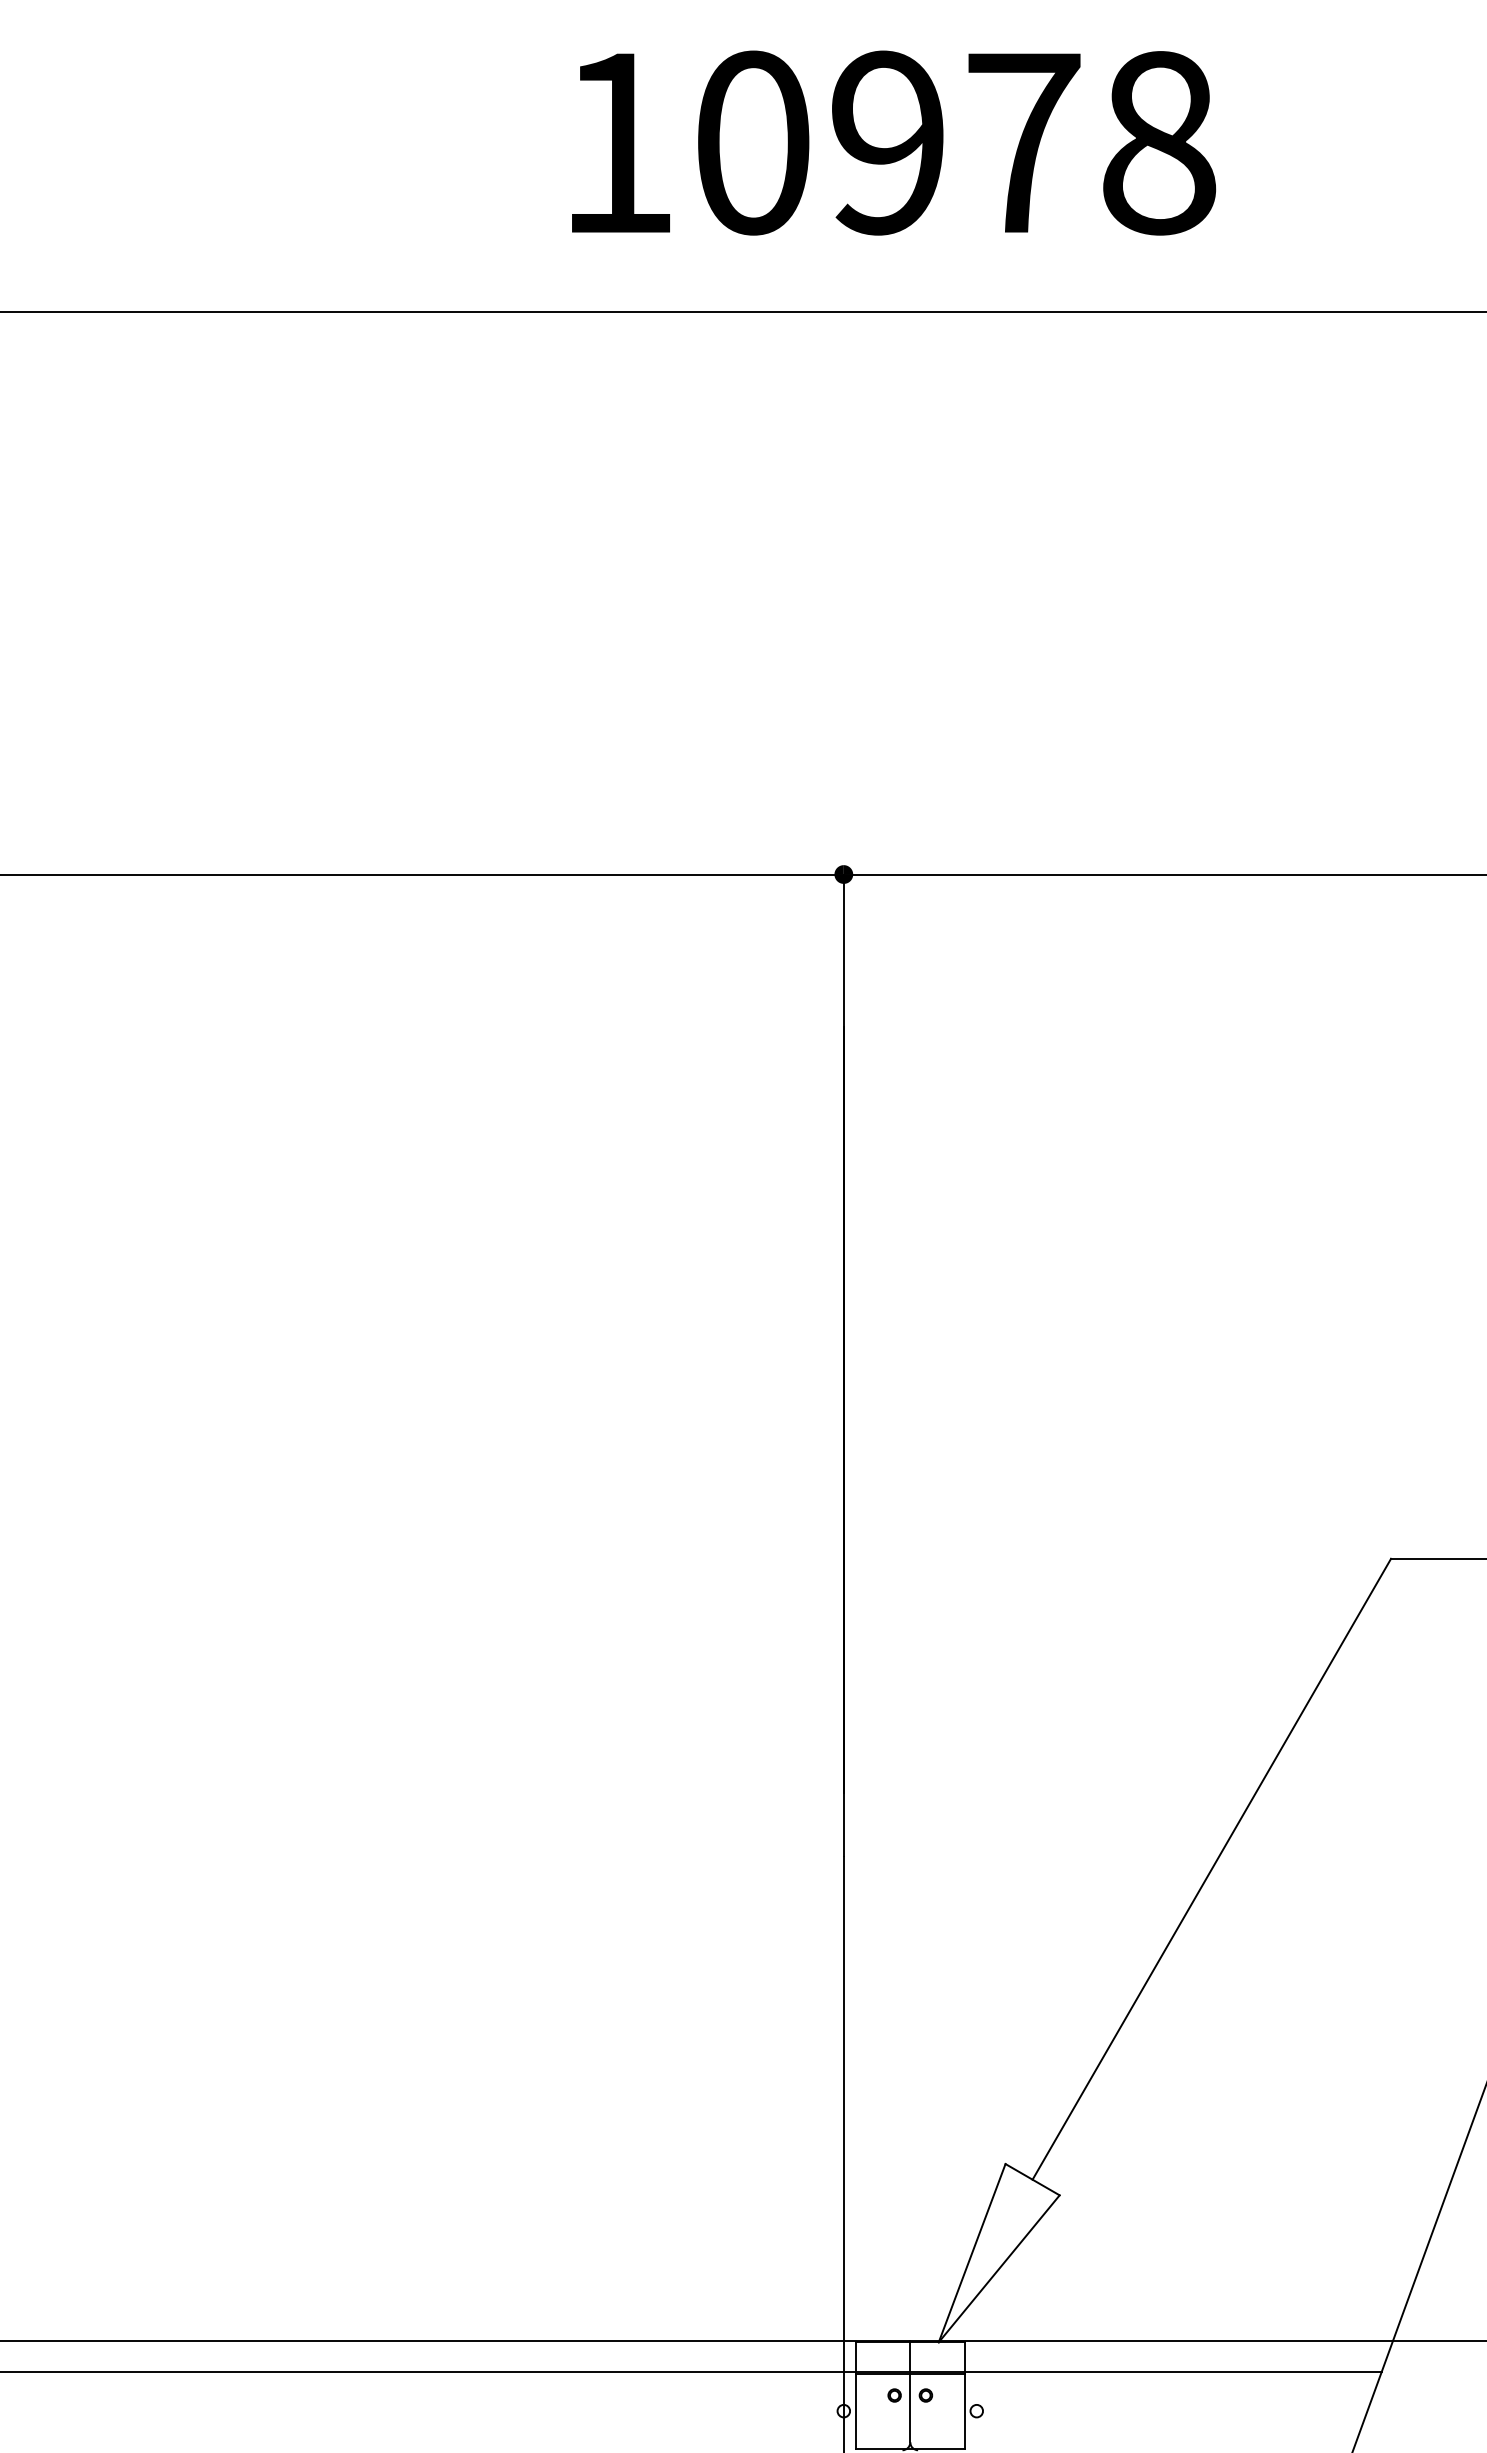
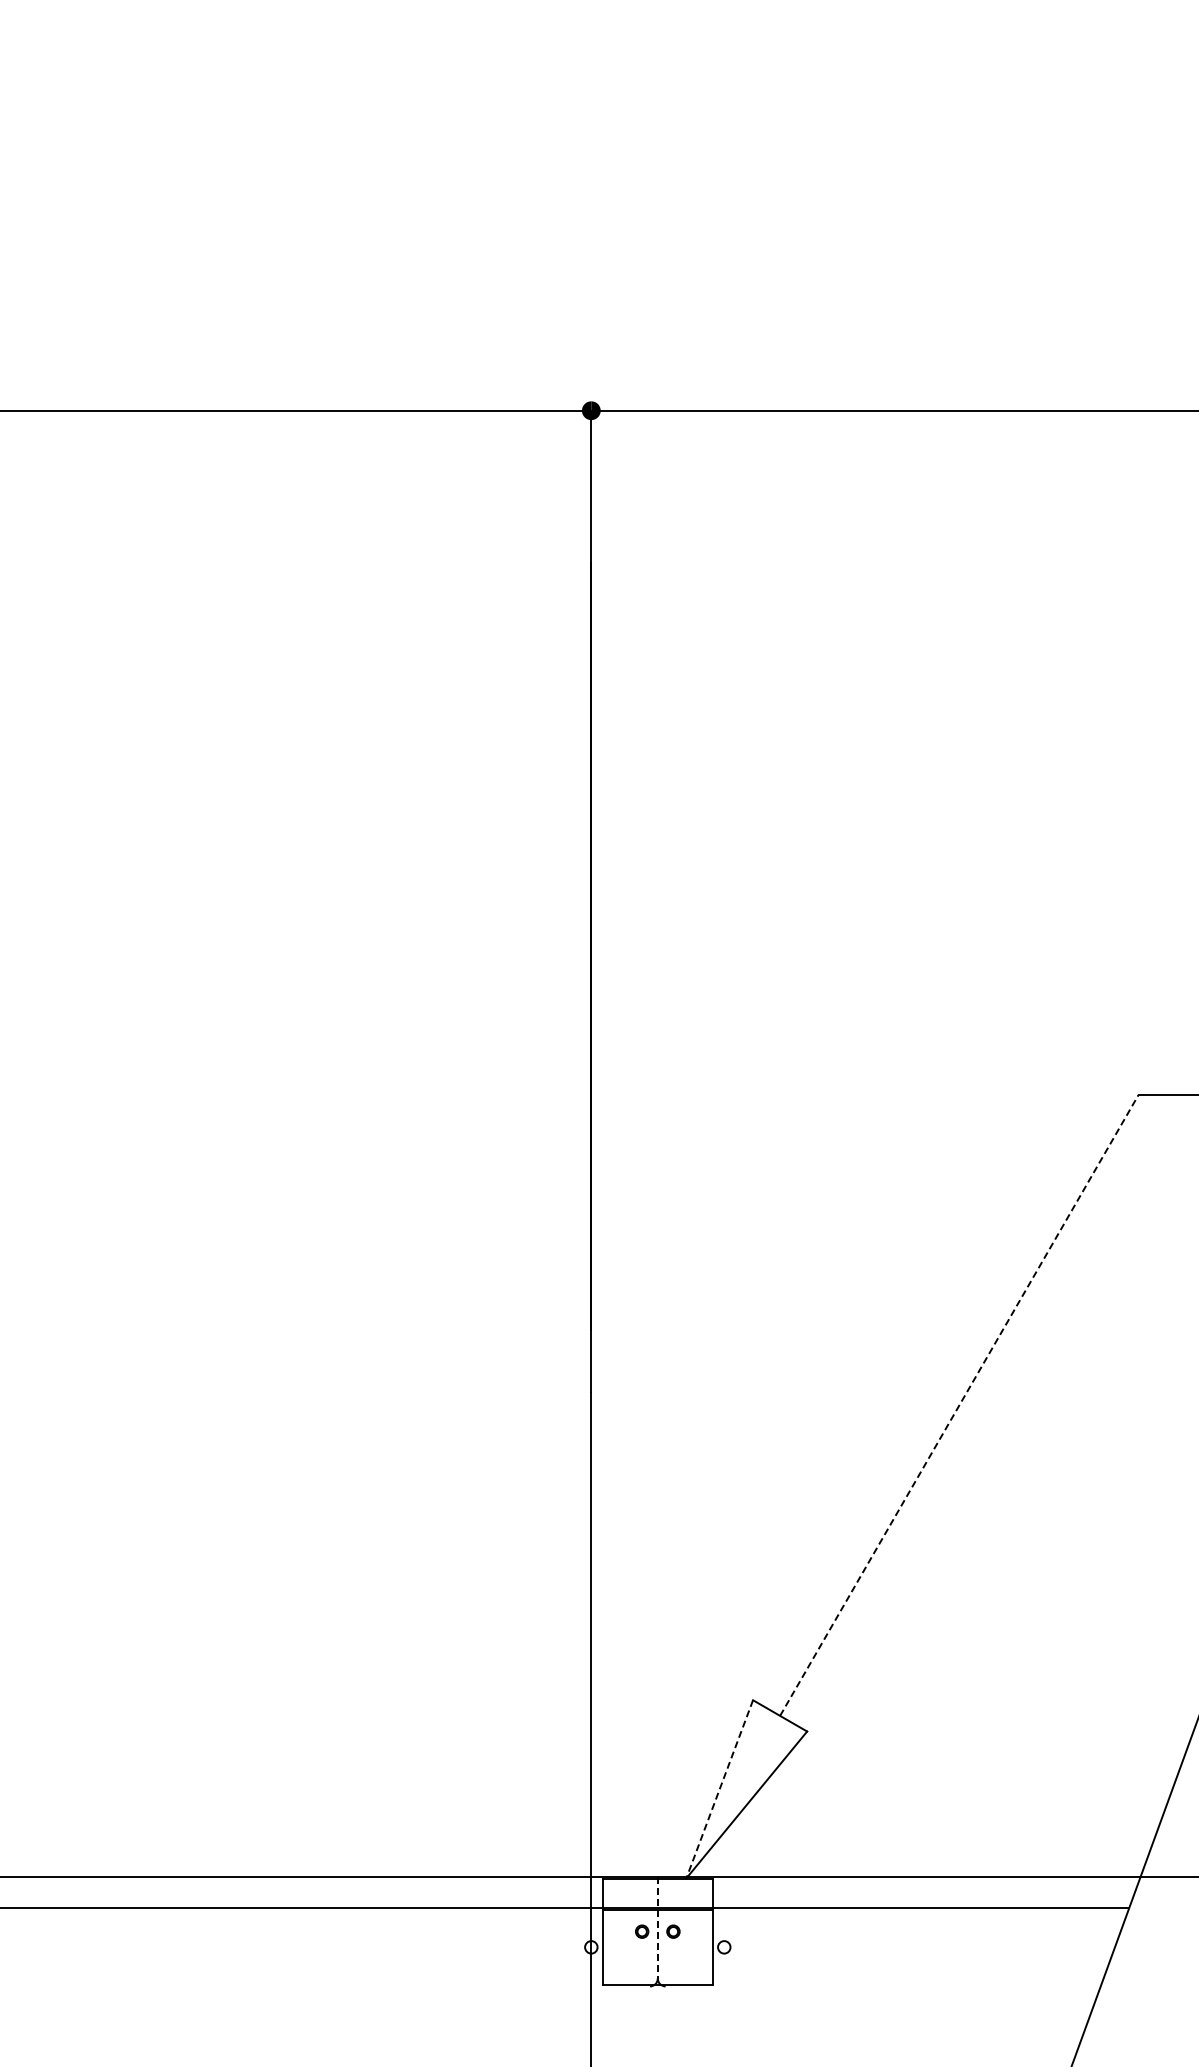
line: (1212, 1868) -> (960, 1404), solid -> dashed
line: (971, 2253) -> (719, 1789), solid -> dashed
line: (910, 2391) -> (658, 1927), solid -> dashed

